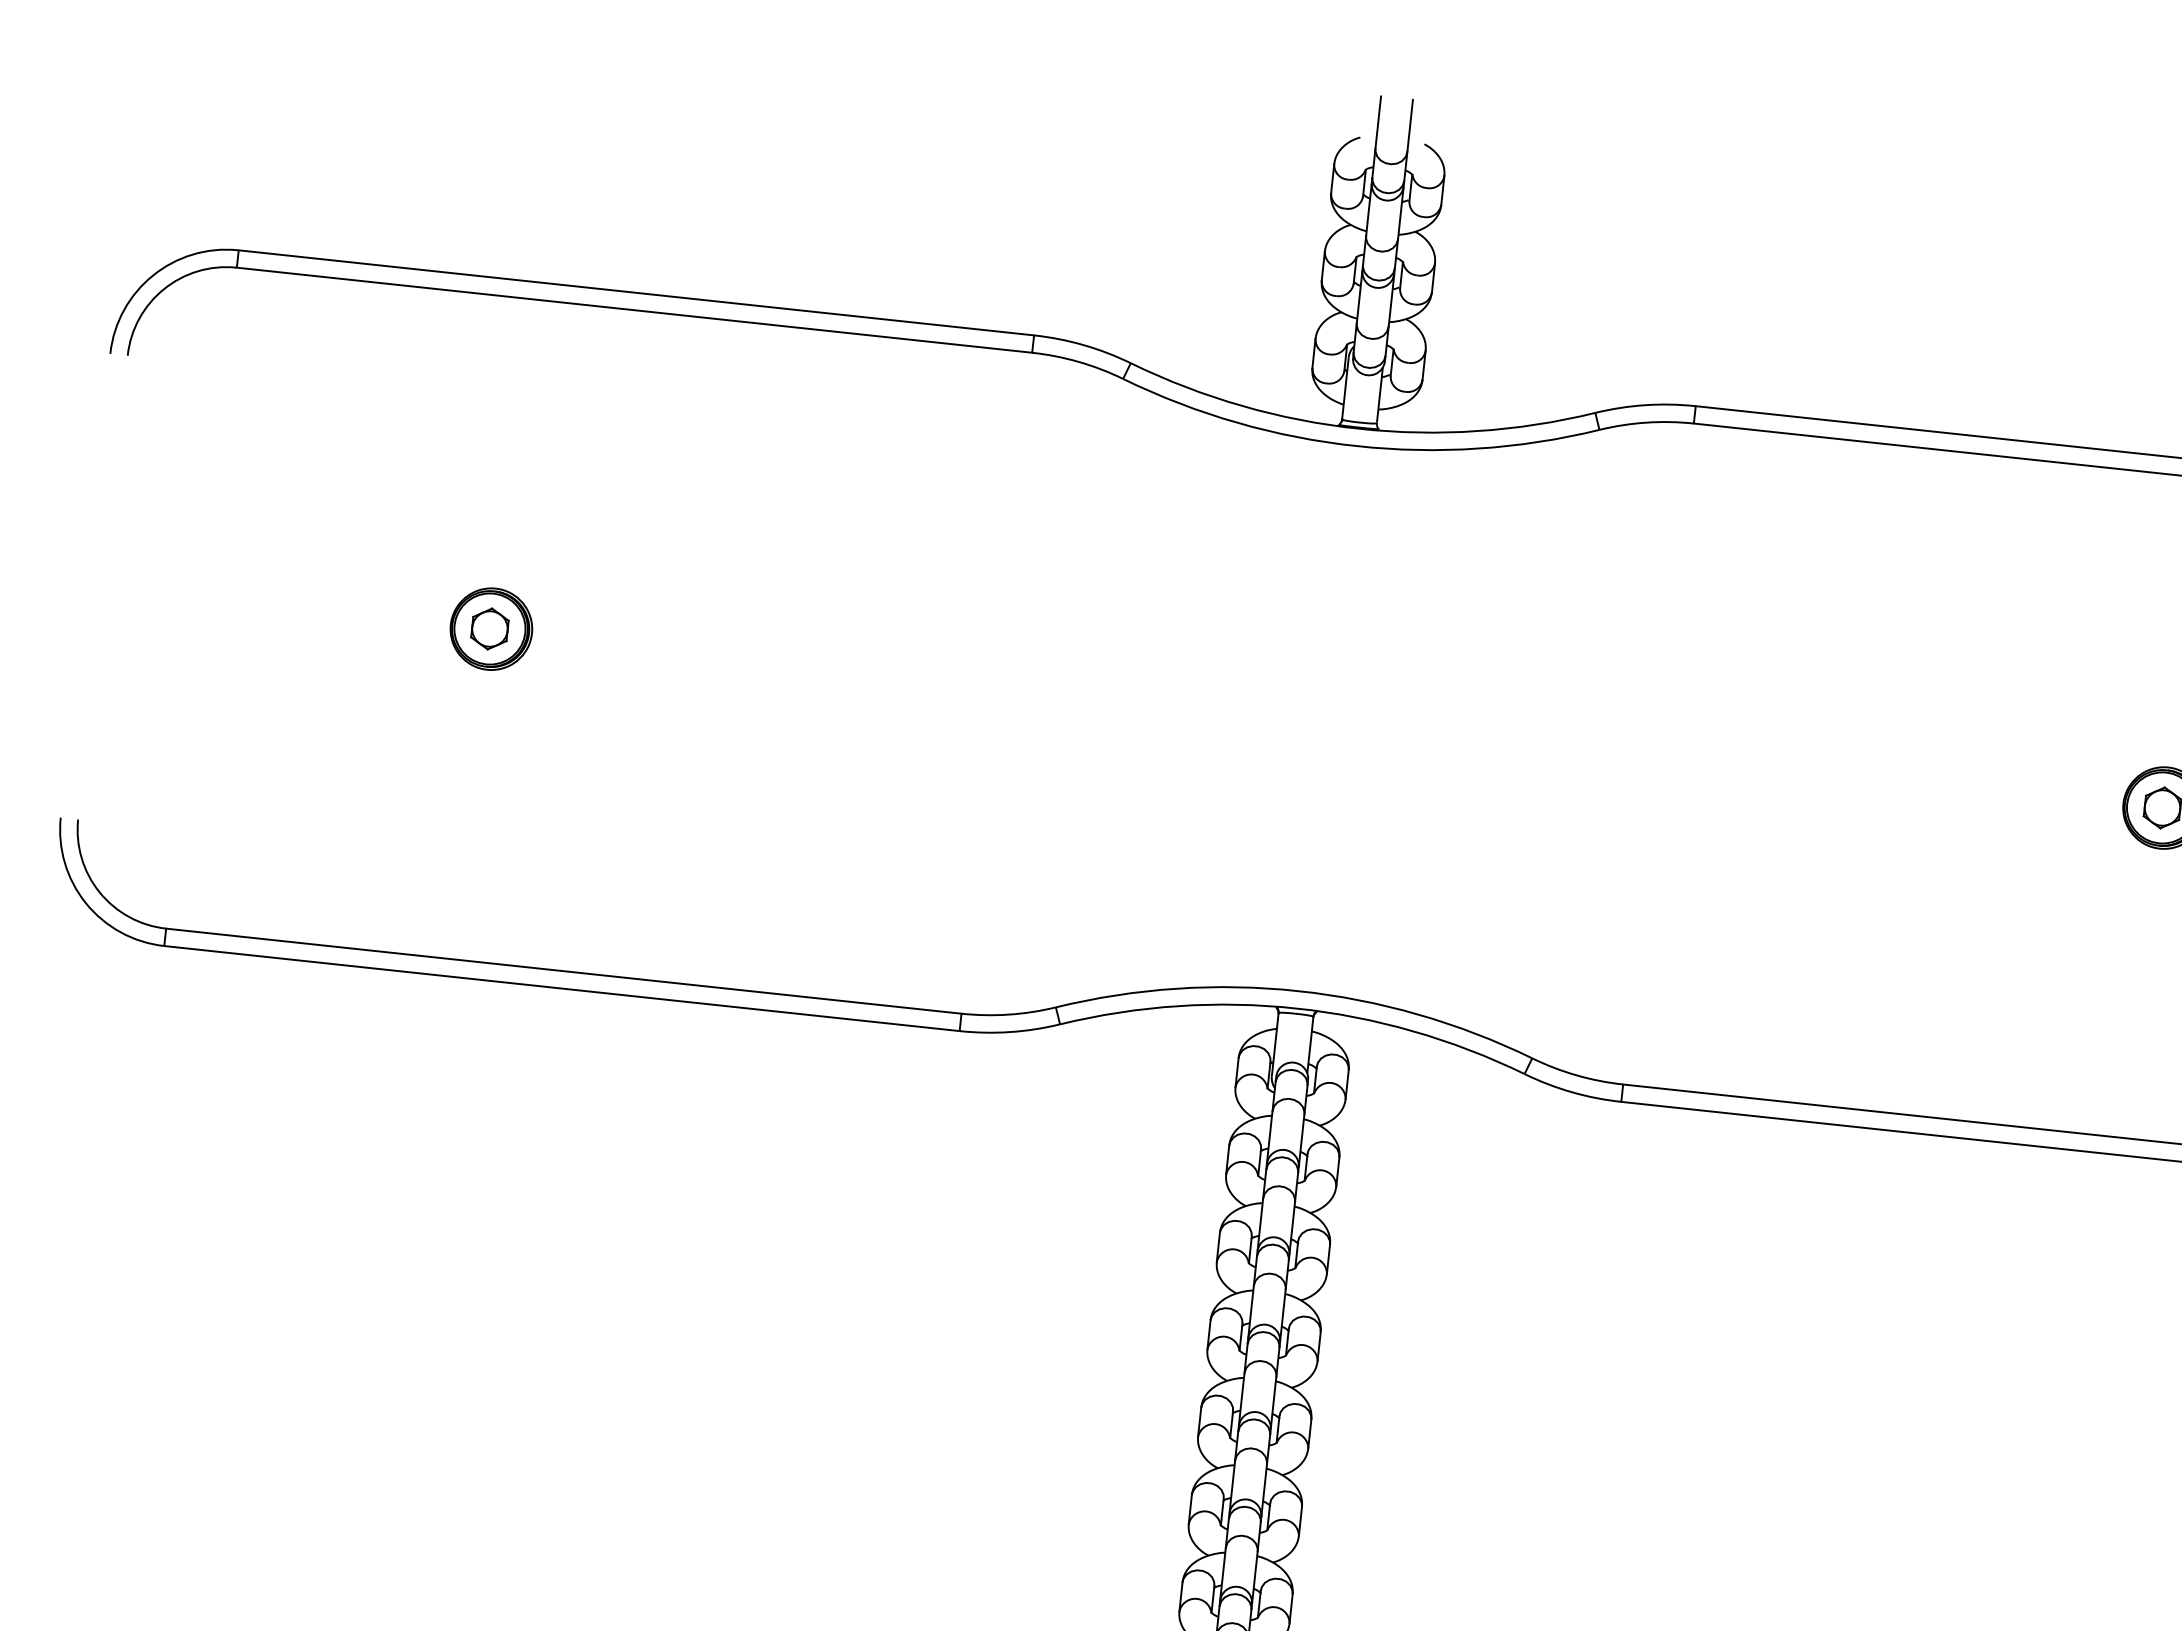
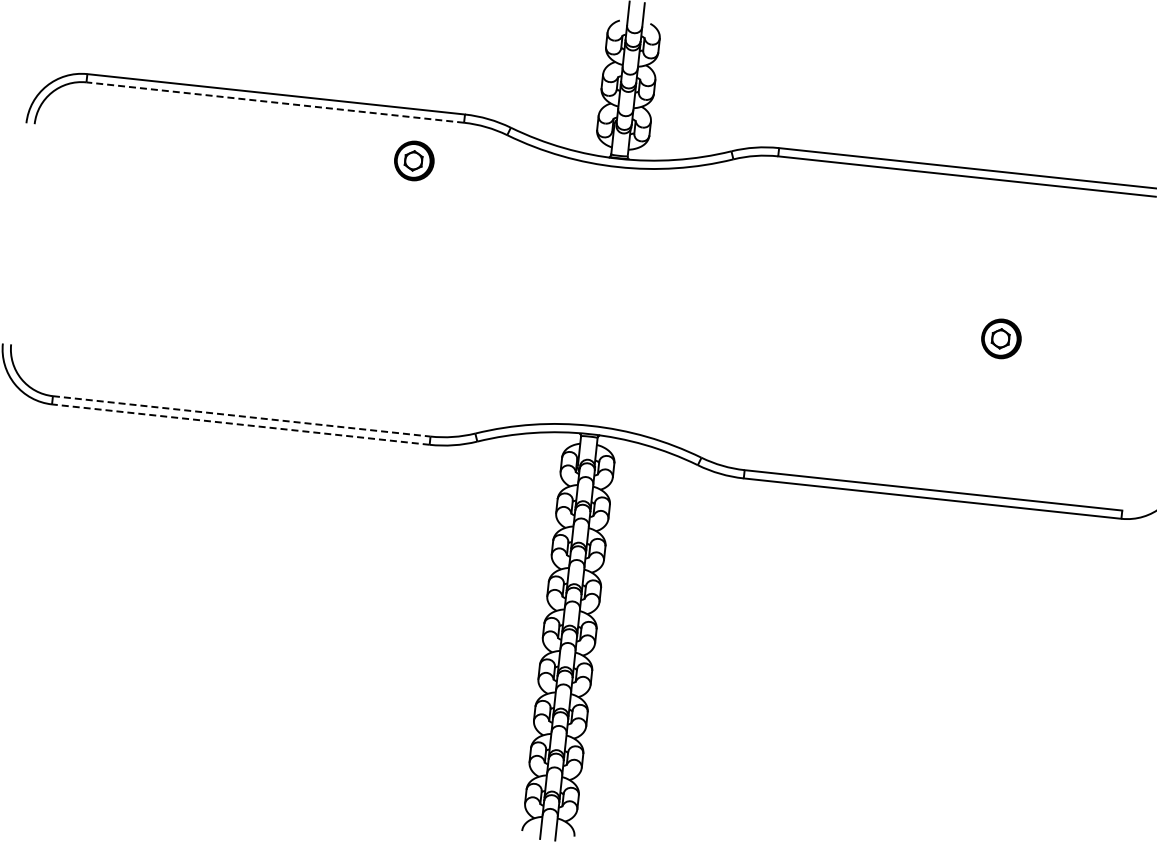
line: (634, 310) -> (275, 102), solid -> dashed
part: (491, 628) -> (414, 160), moved
line: (563, 971) -> (241, 416), solid -> dashed
line: (561, 988) -> (240, 424), solid -> dashed

